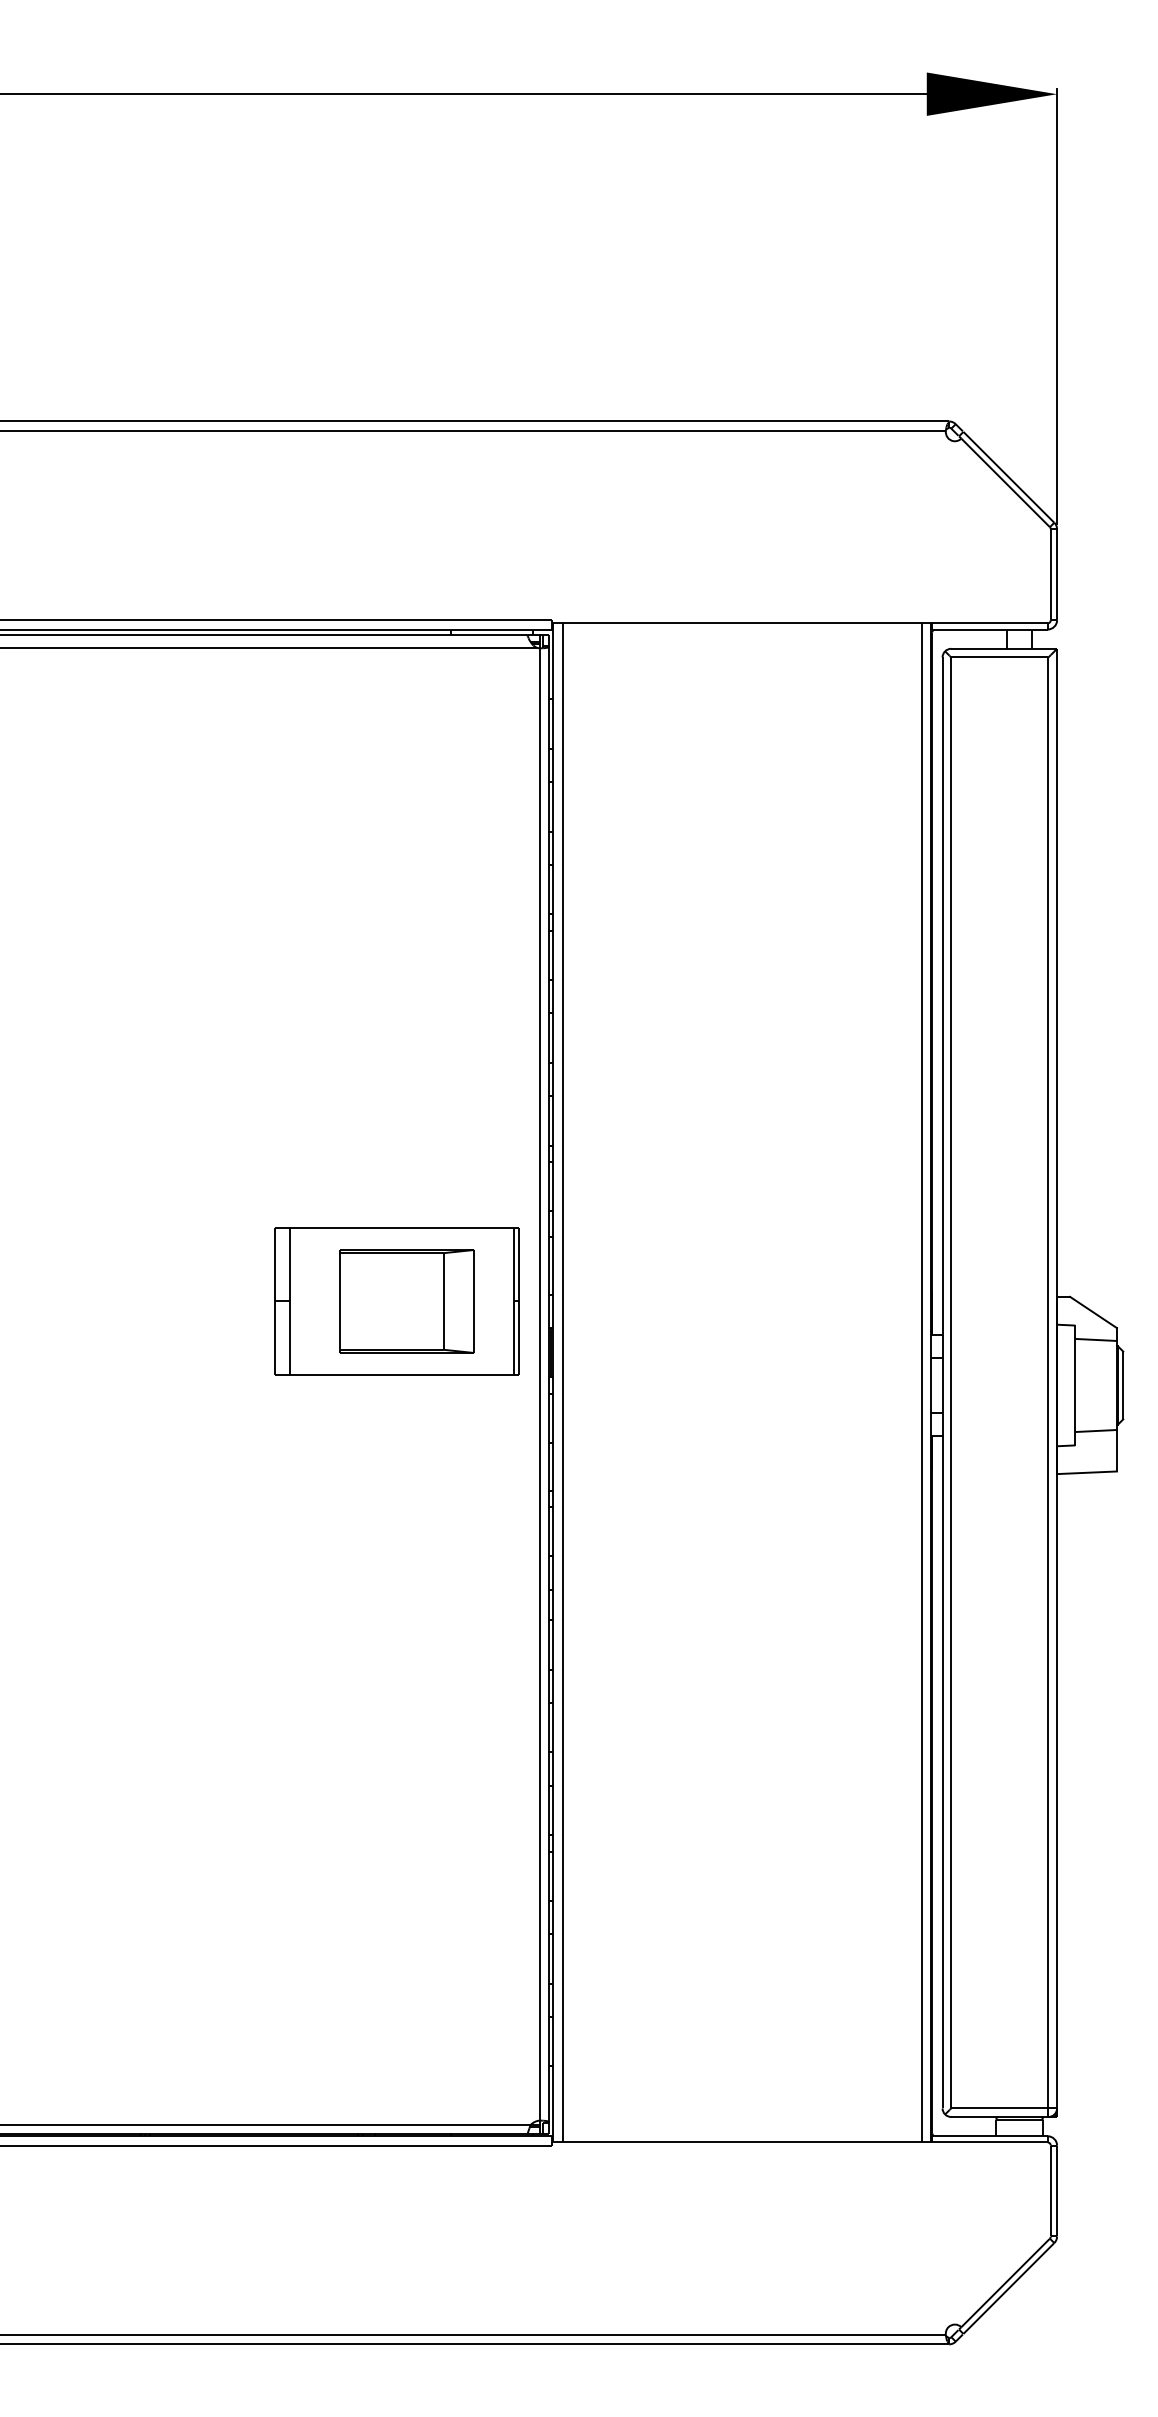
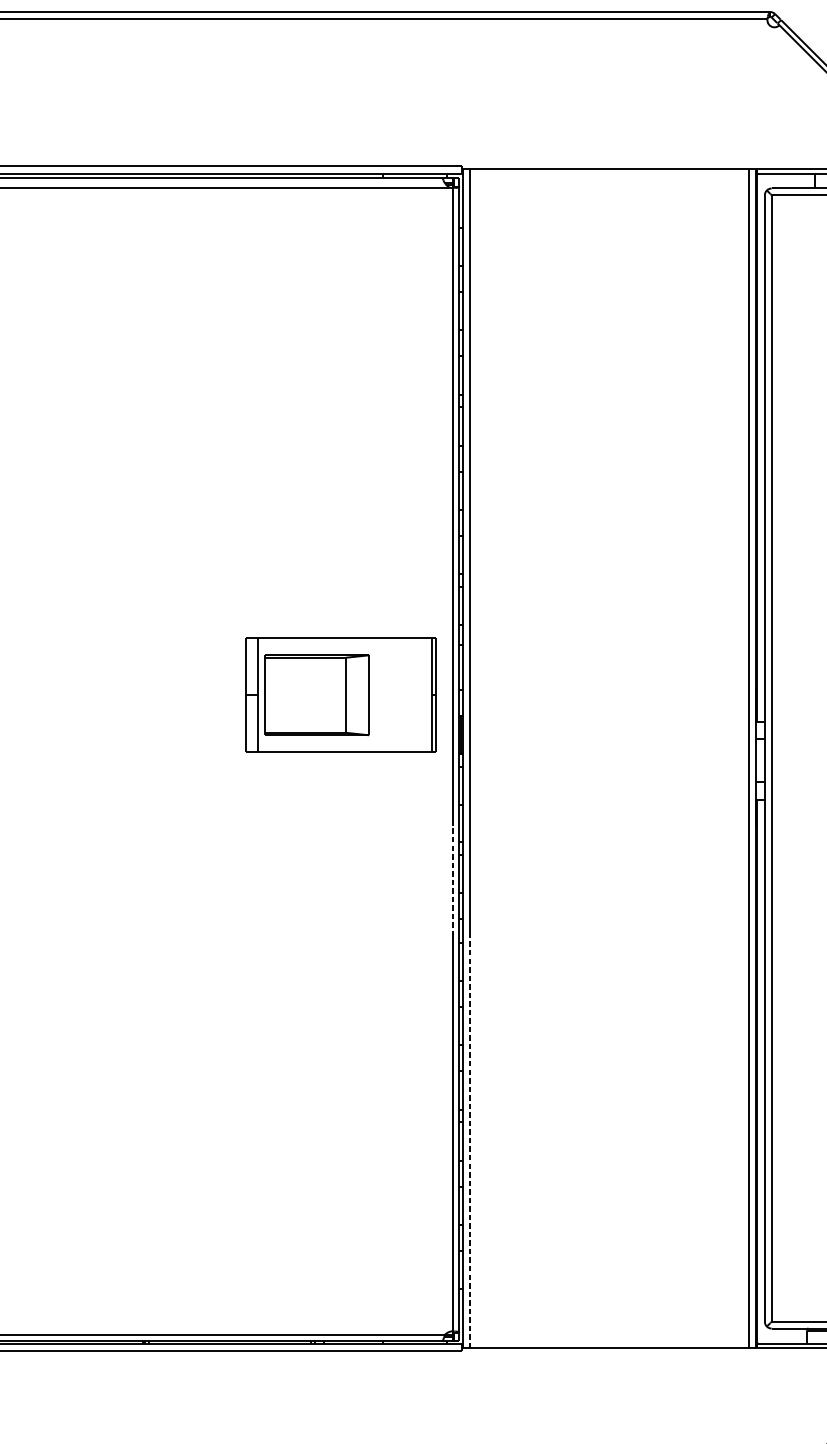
part: (406, 1301) -> (316, 695), moved
line: (540, 1541) -> (452, 881), solid -> dashed
line: (562, 1876) -> (469, 1141), solid -> dashed

